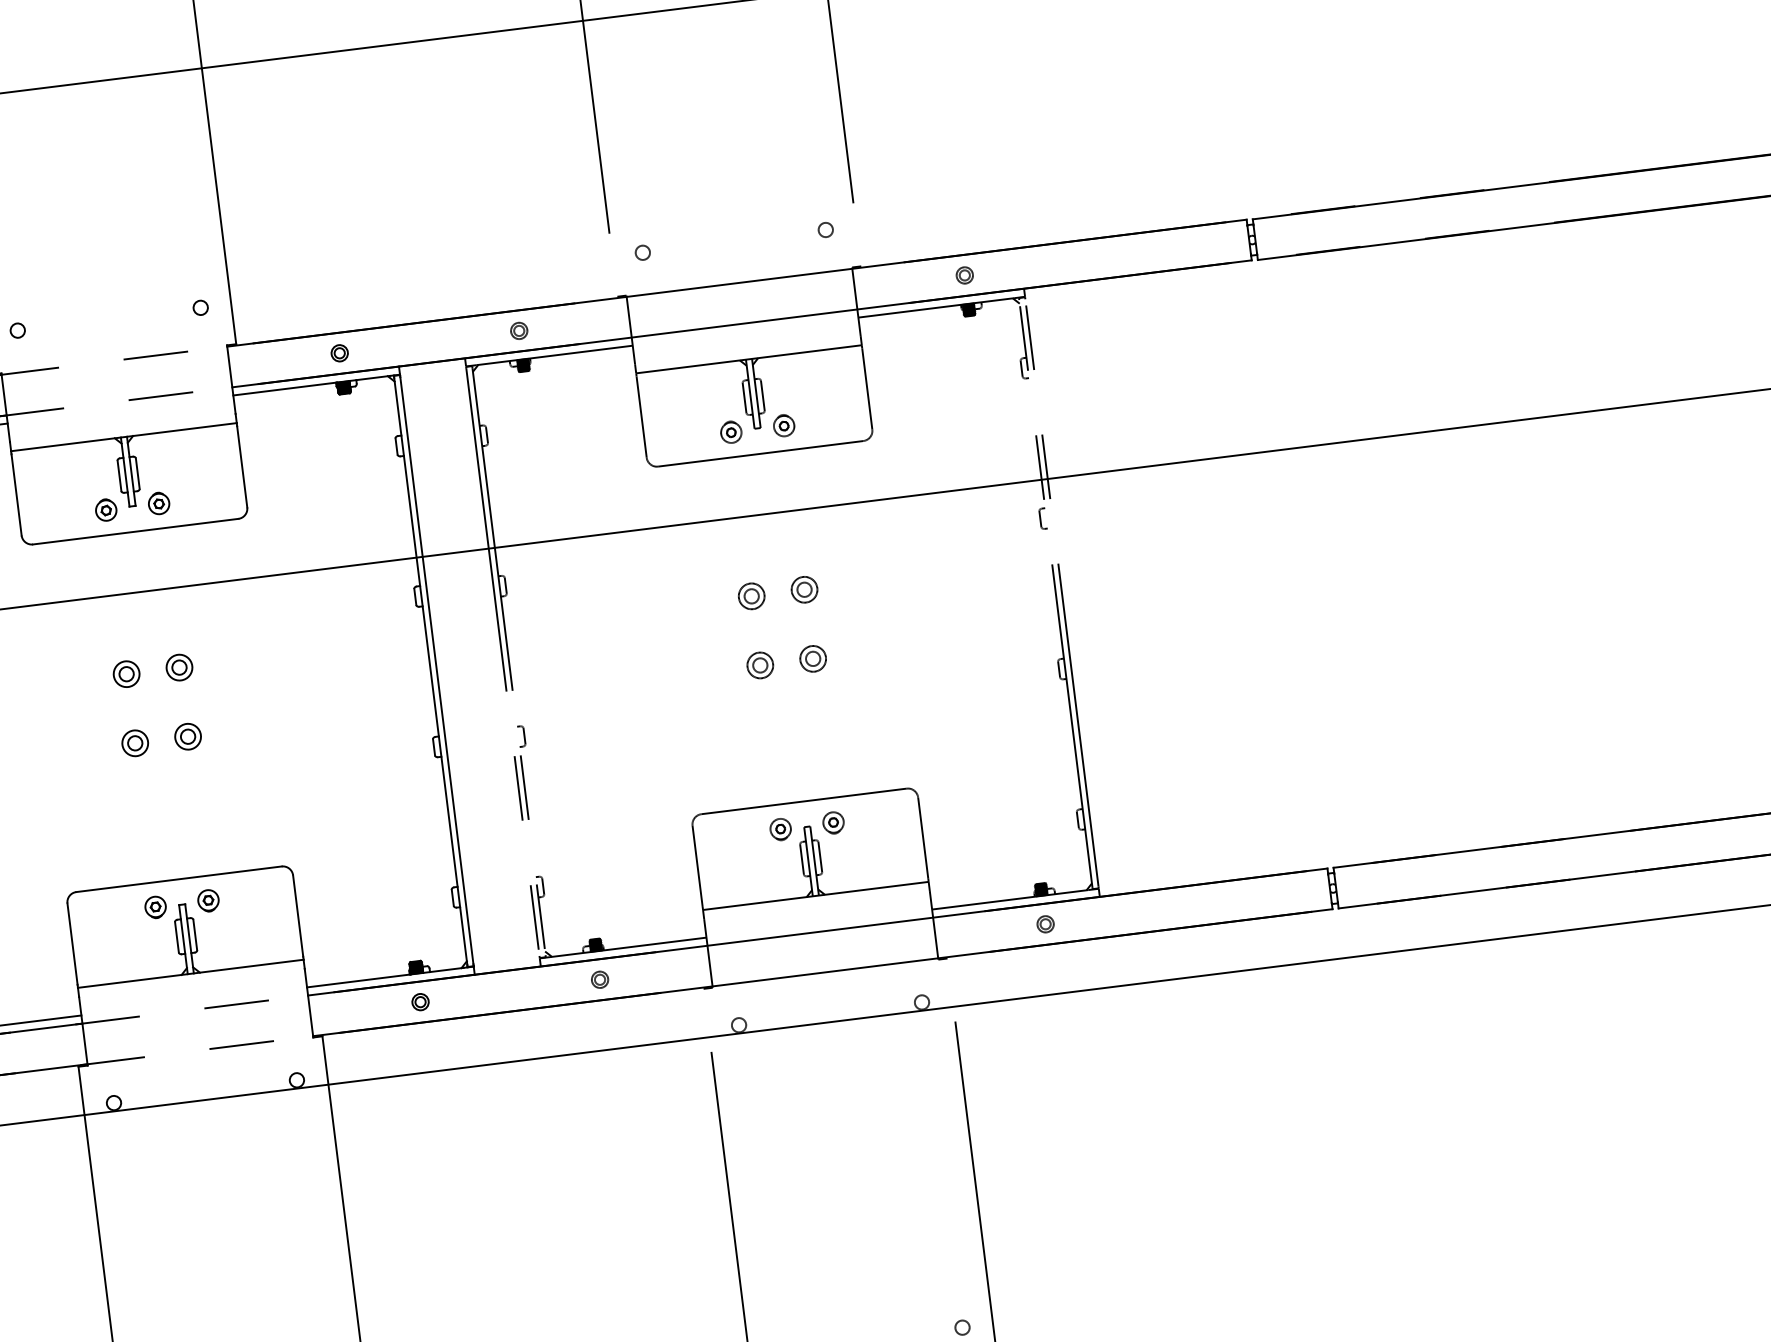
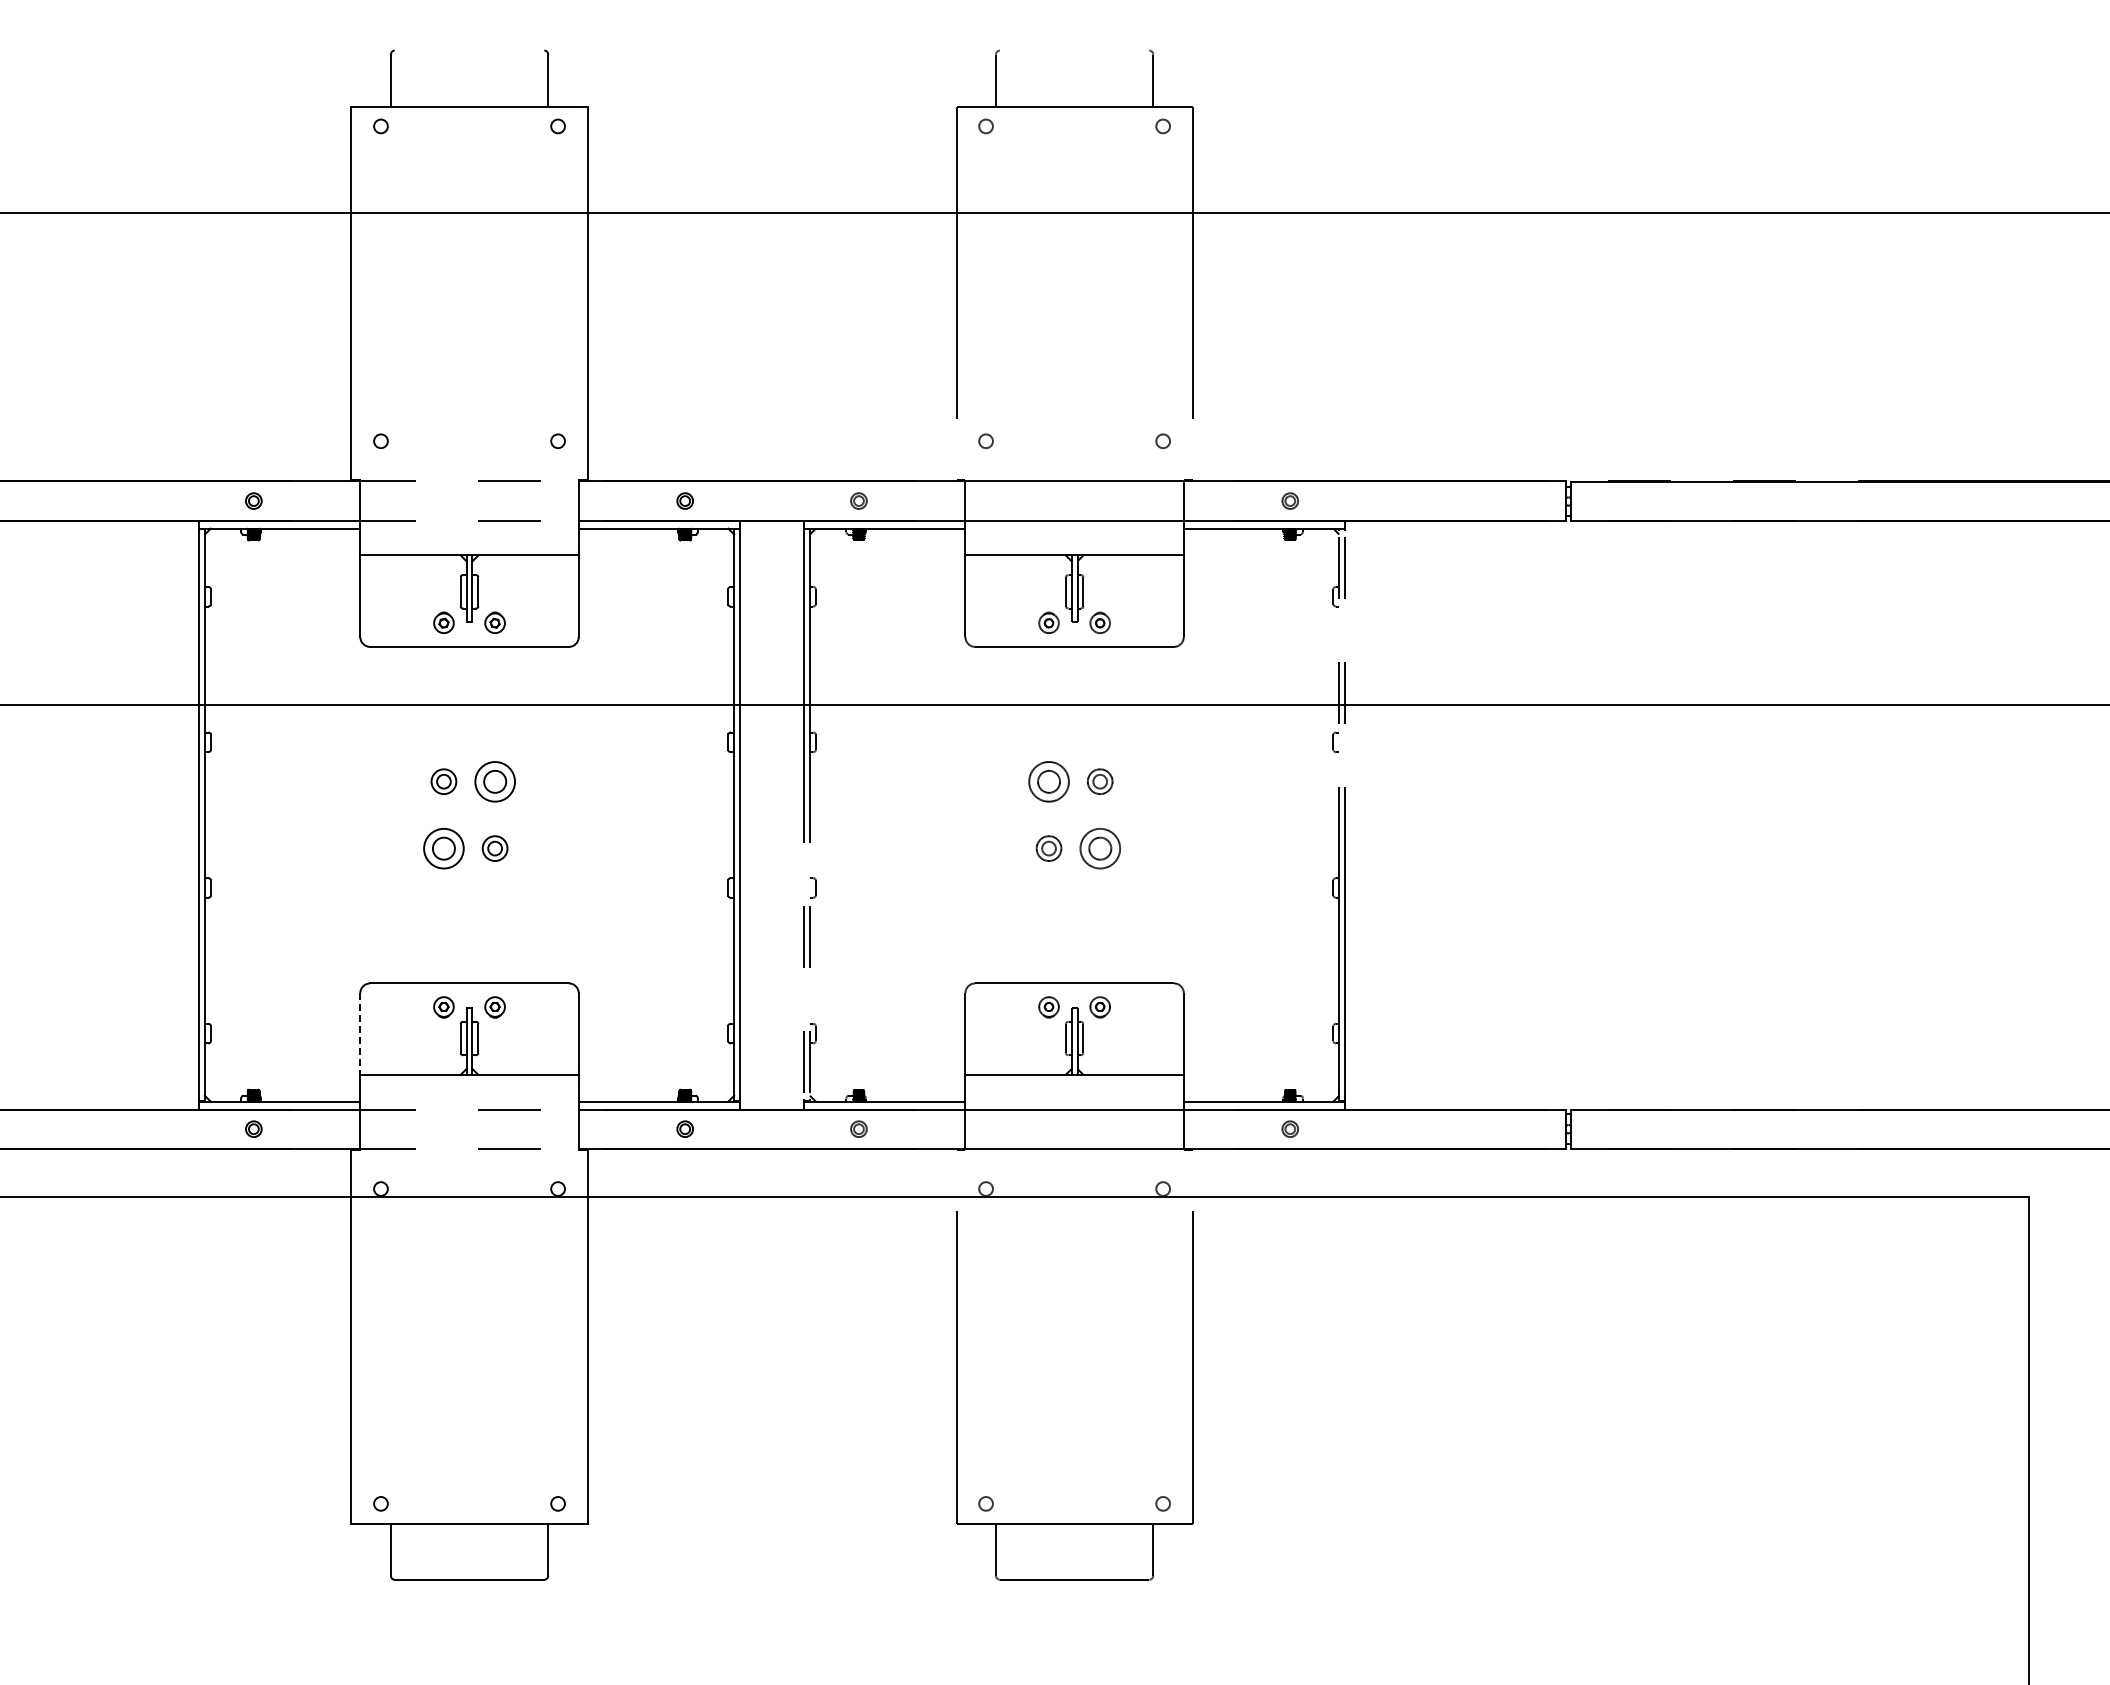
part: (751, 596) -> (1048, 781), size x1.6
part: (812, 658) -> (1099, 848), size x1.6
part: (178, 667) -> (494, 781), size x1.6
part: (134, 743) -> (443, 848), size x1.6
line: (72, 945) -> (360, 1033), solid -> dashed

